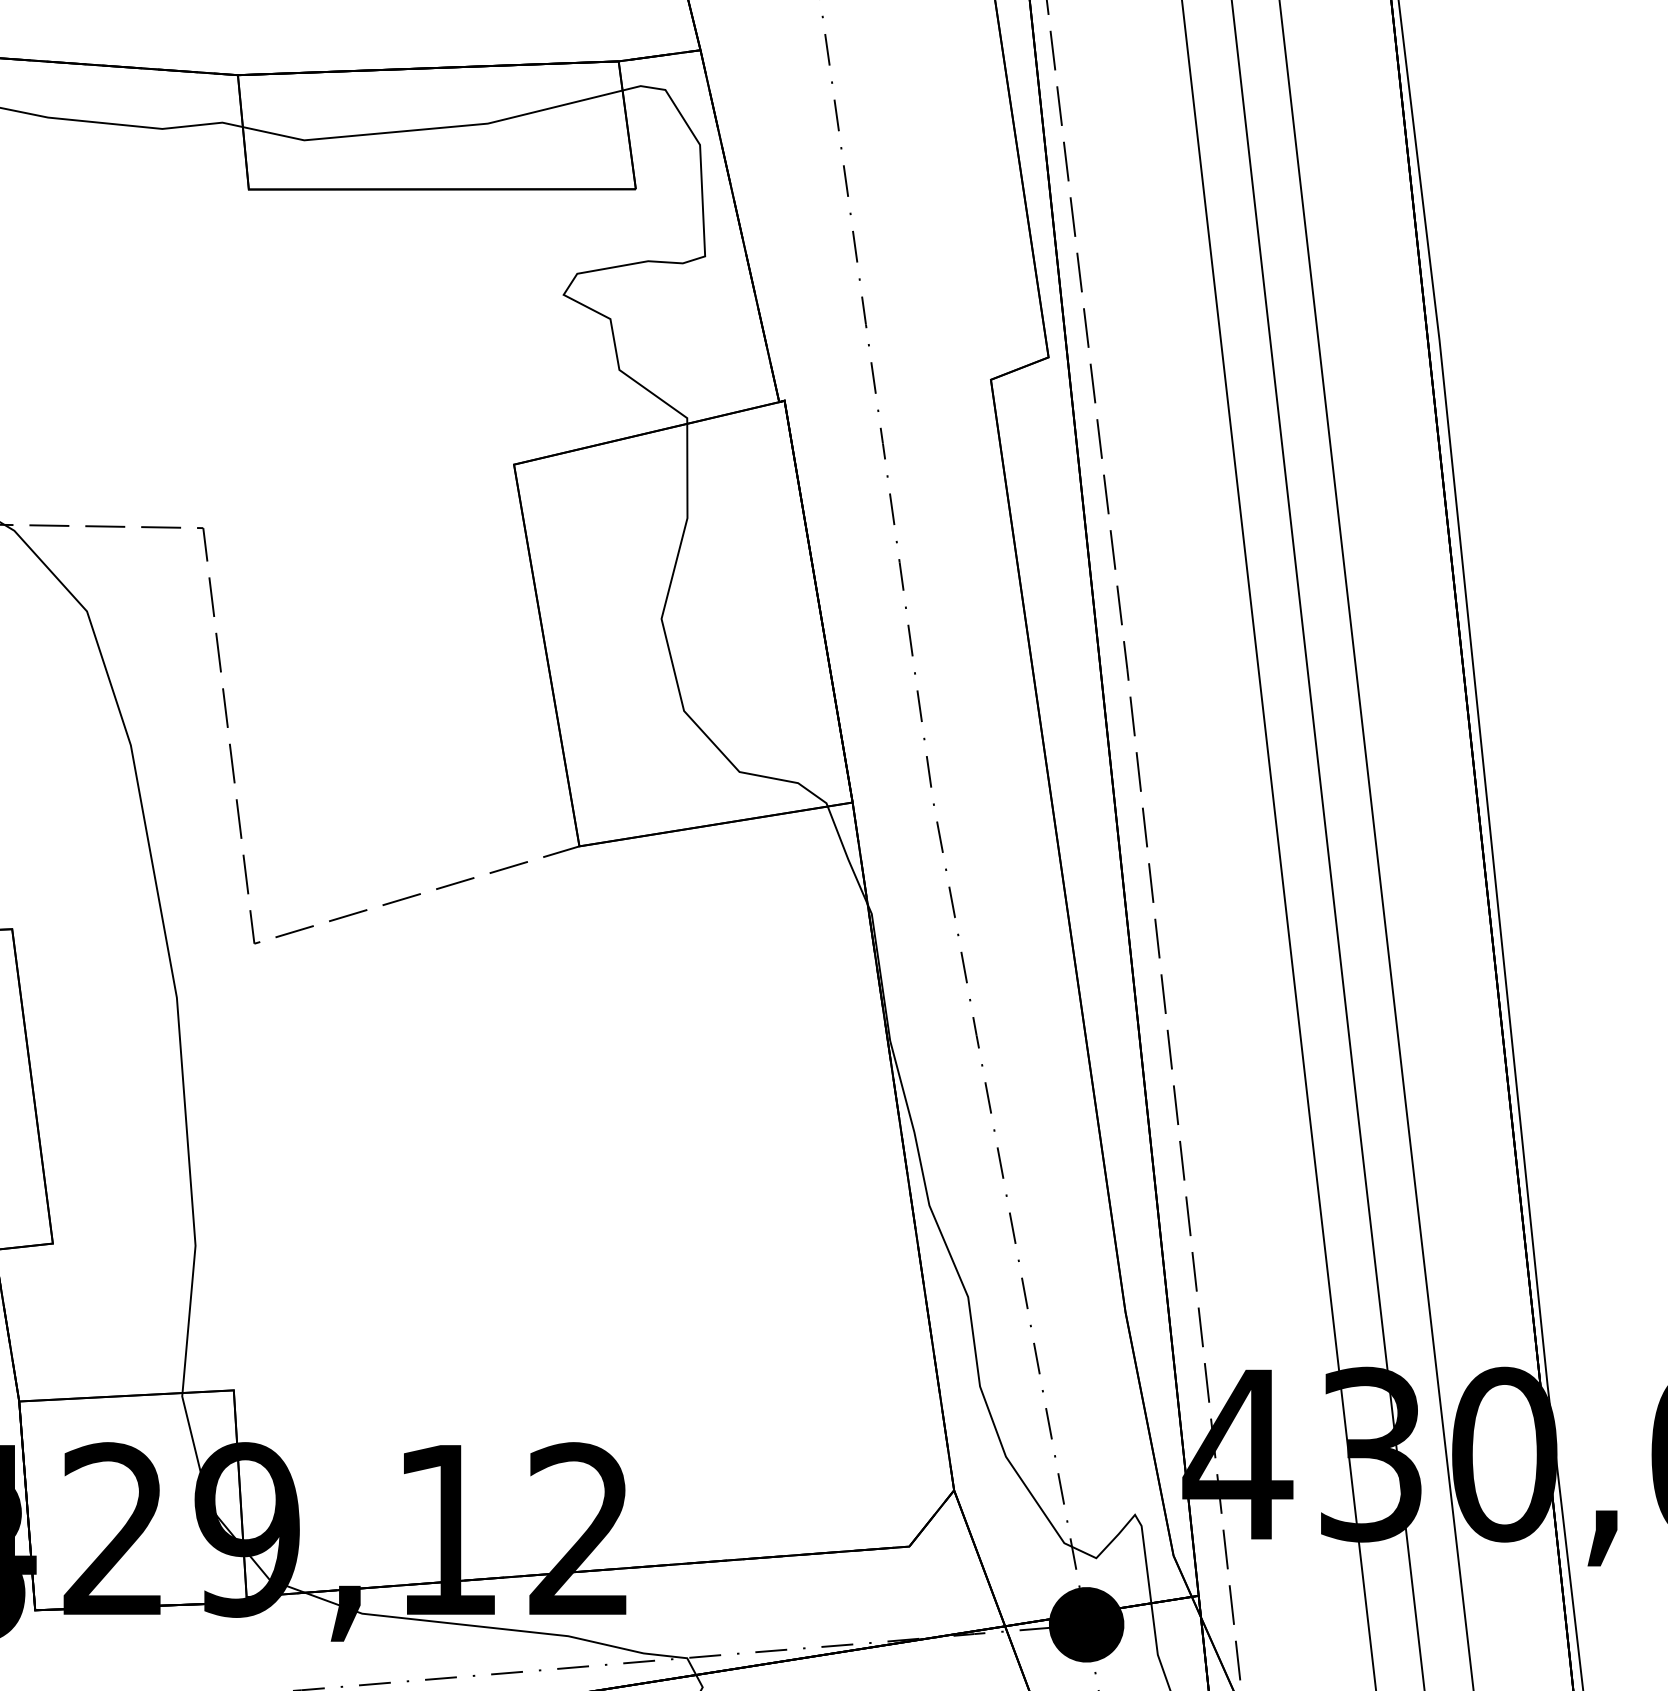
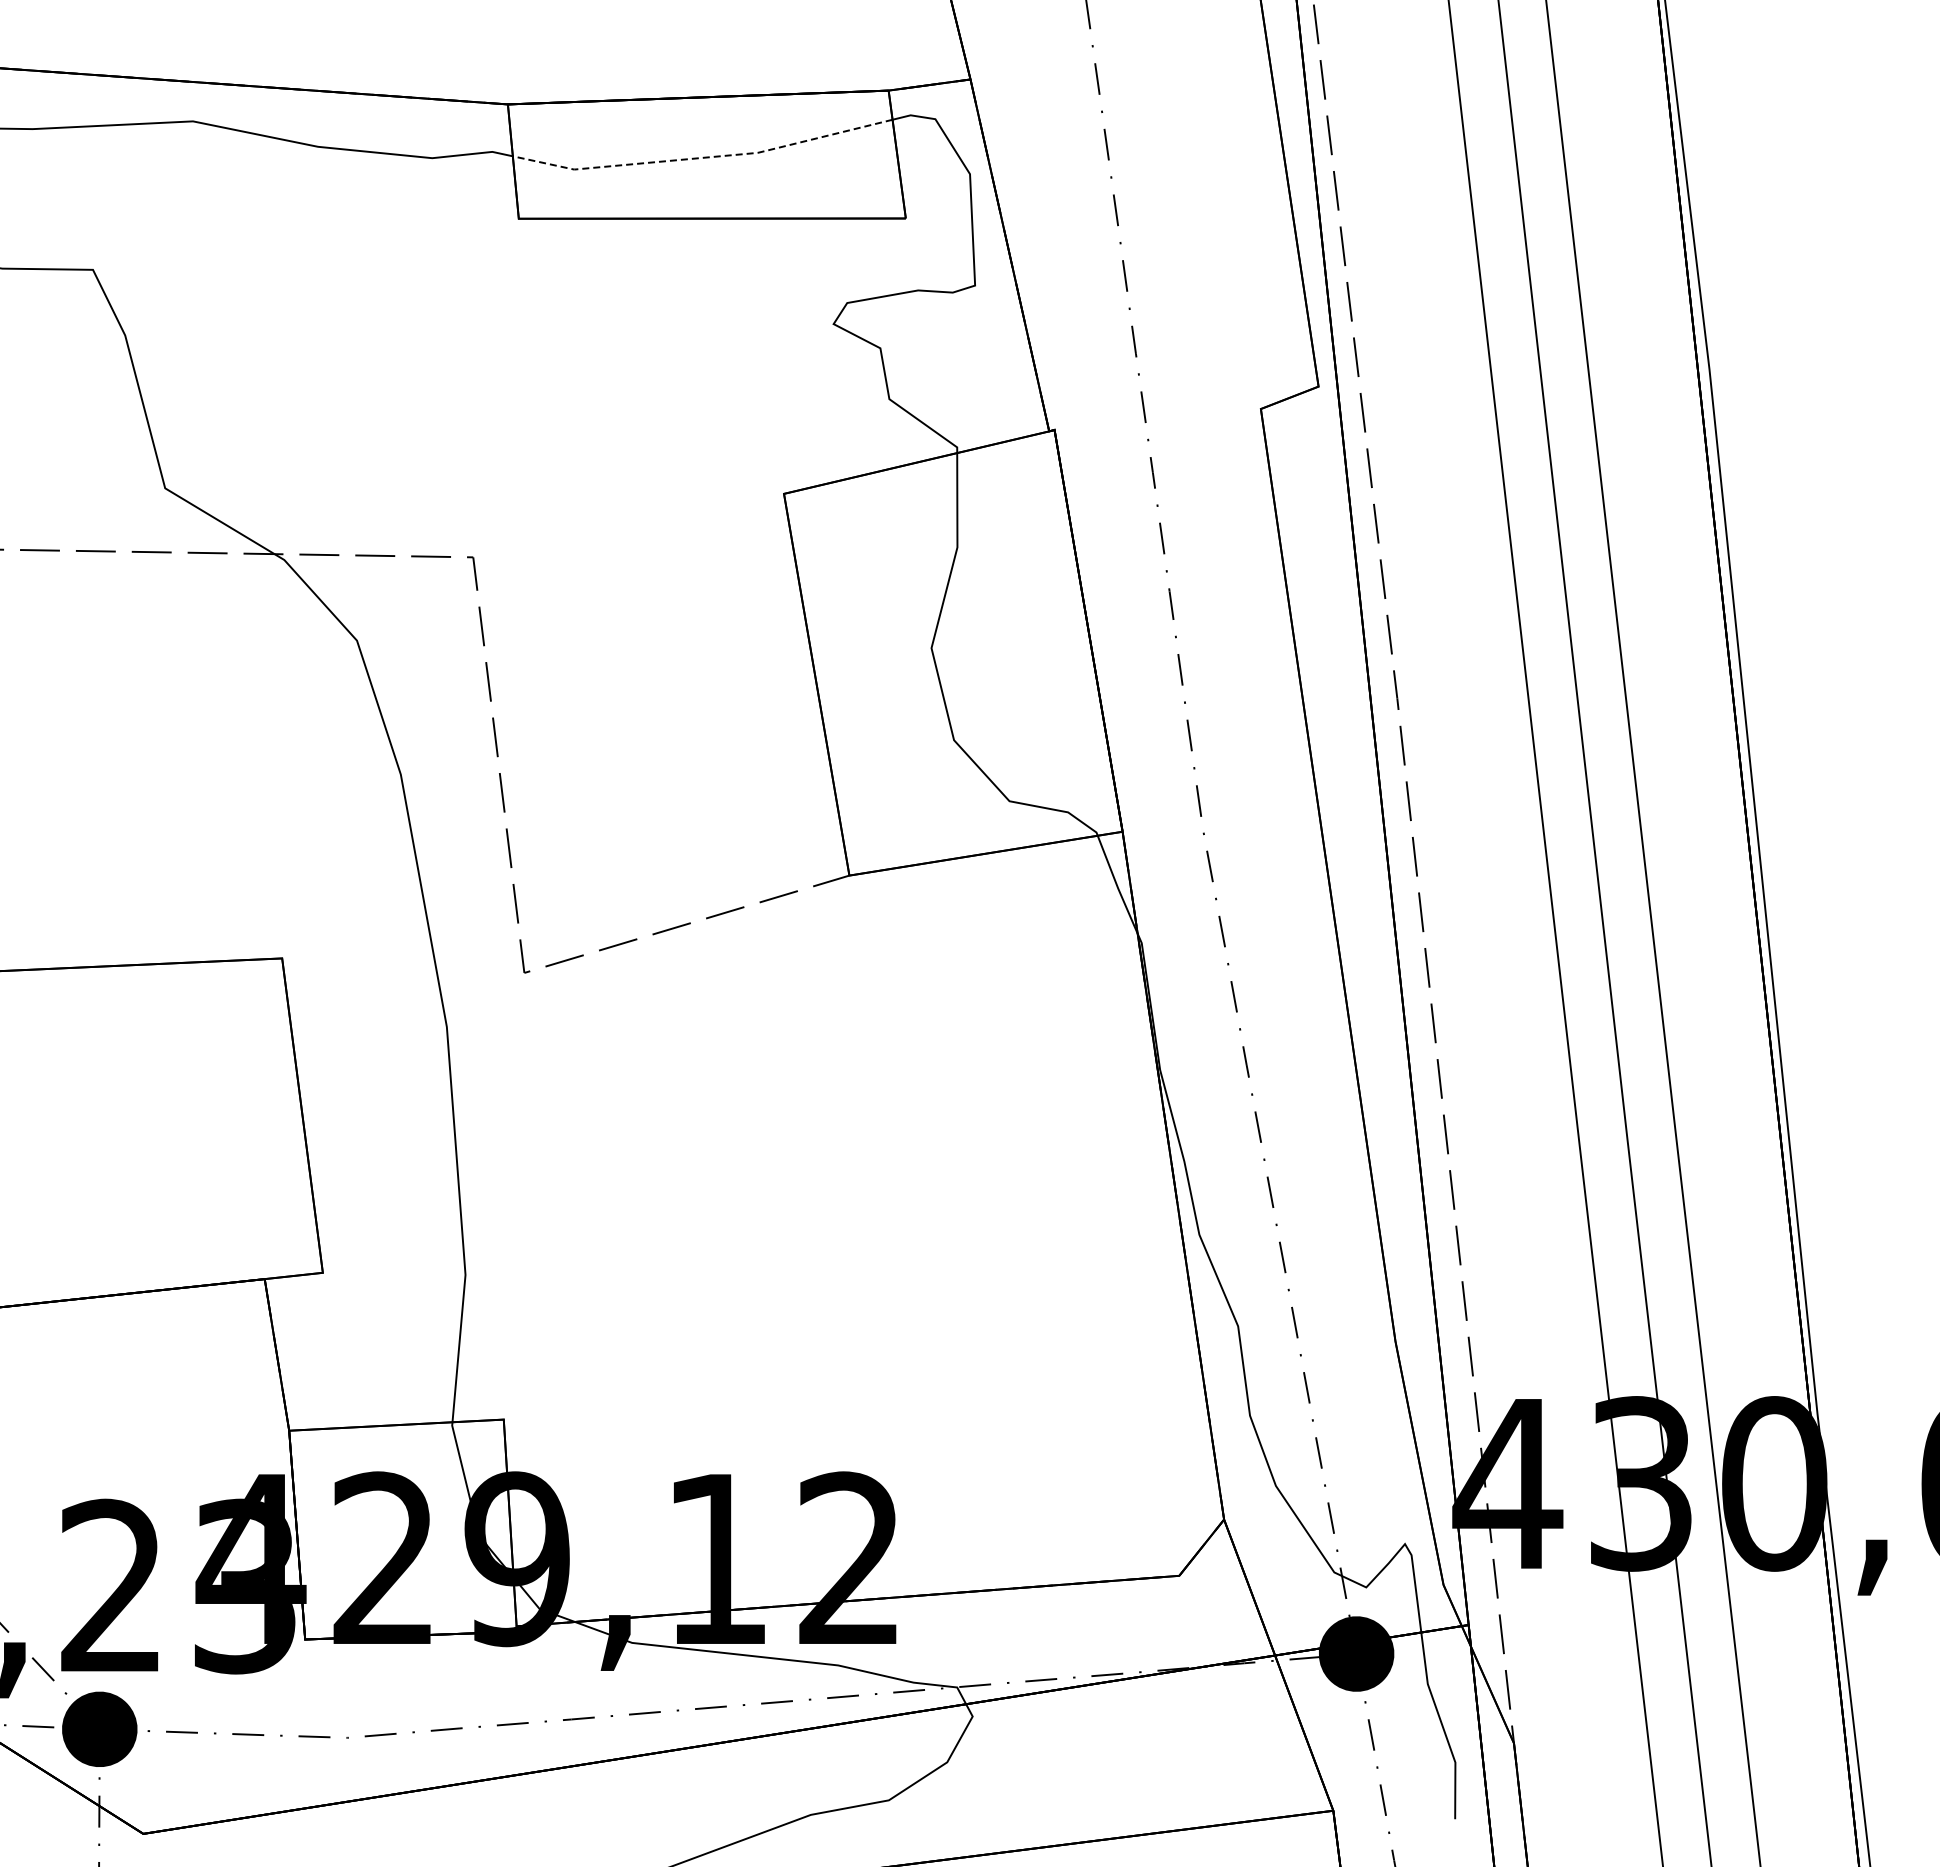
line: (433, 128) -> (703, 157), solid -> dashed

